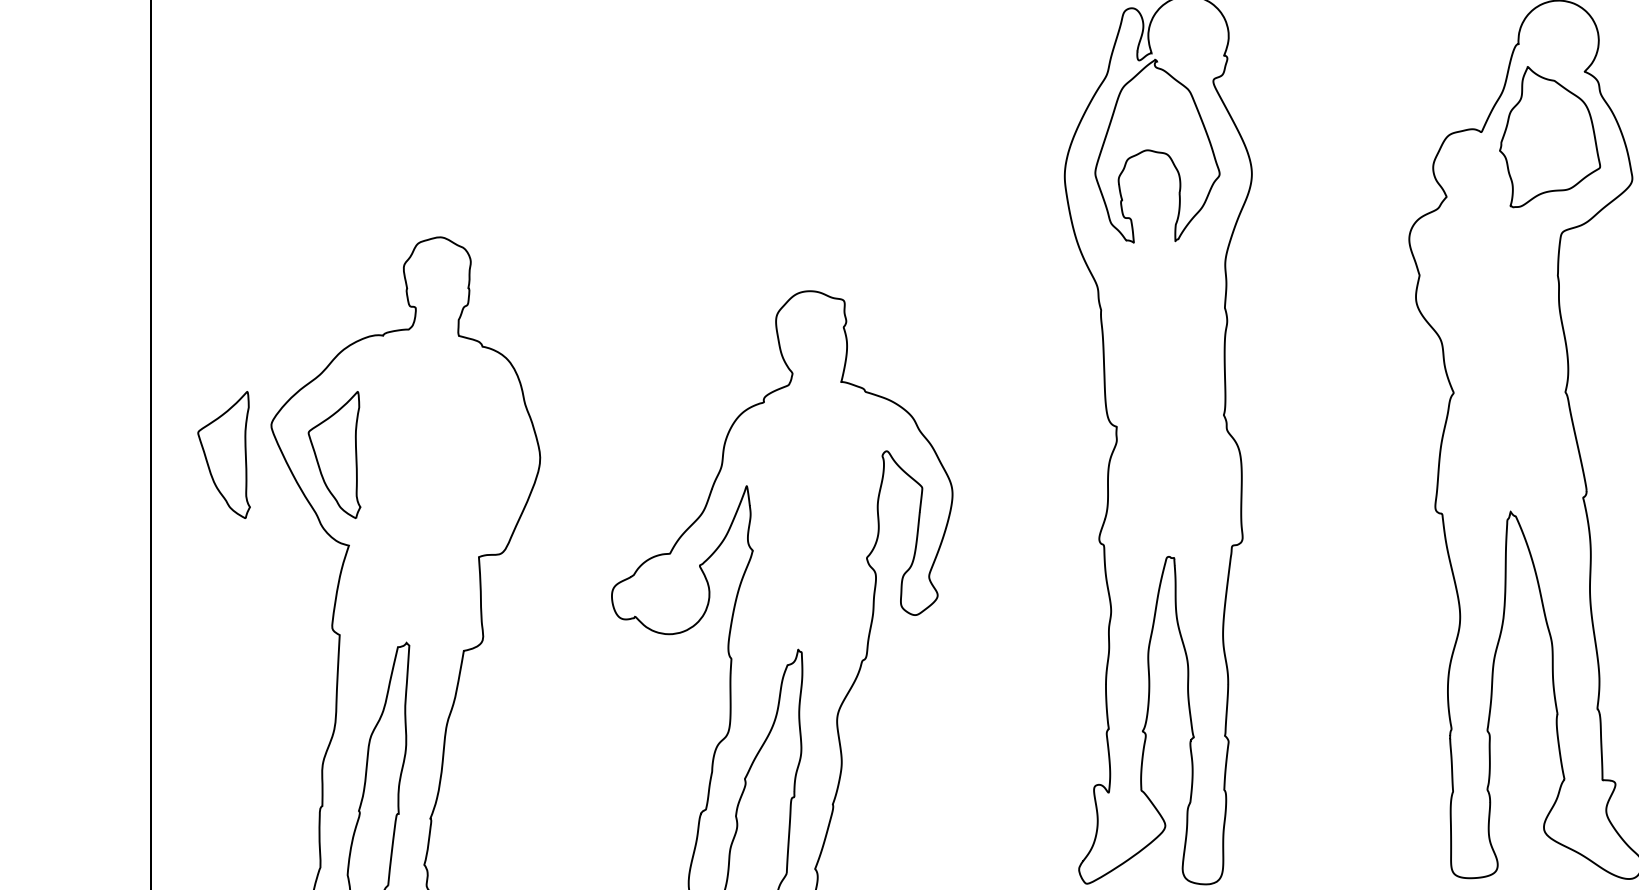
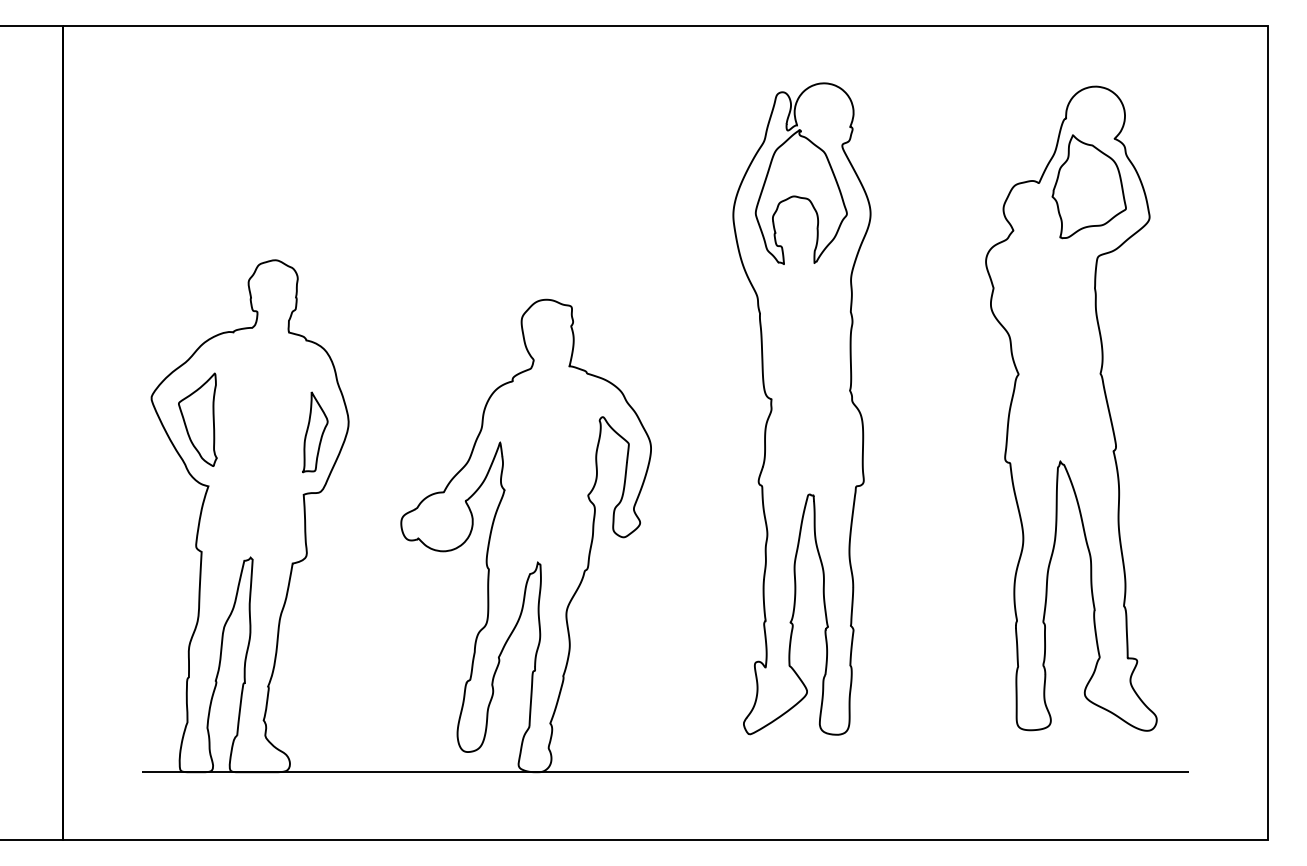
part: (223, 454) -> (116, 419), removed
part: (494, 472) -> (315, 432), added

